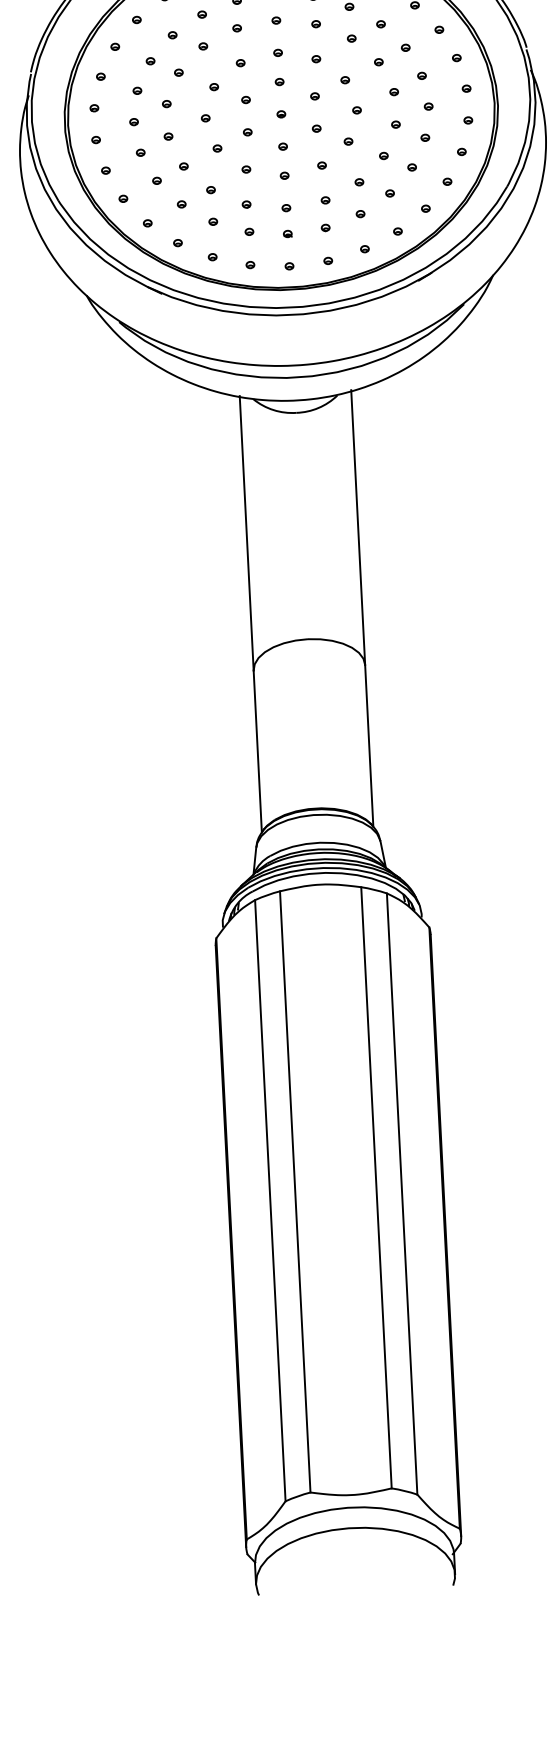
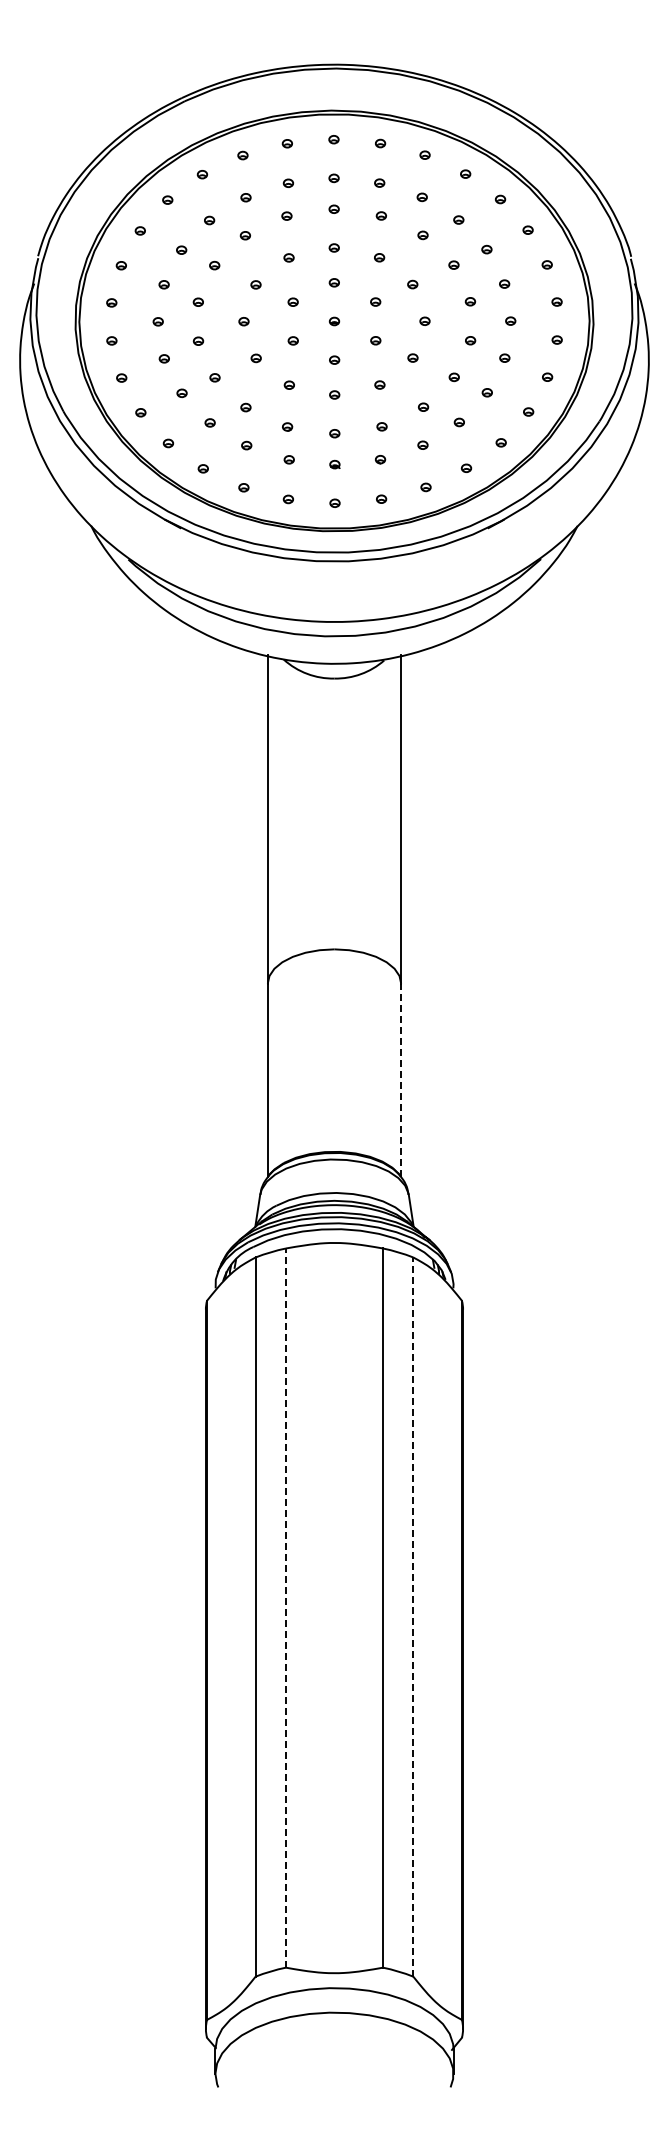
line: (369, 746) -> (401, 1080), solid -> dashed
line: (294, 1192) -> (285, 1608), solid -> dashed
line: (402, 1194) -> (413, 1617), solid -> dashed

